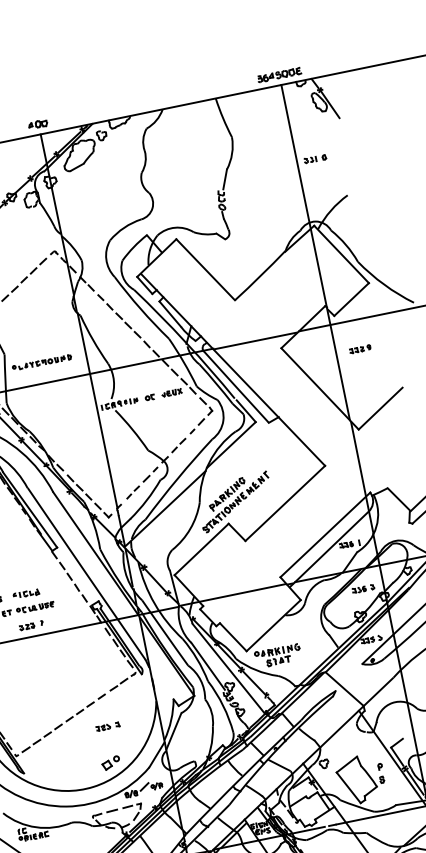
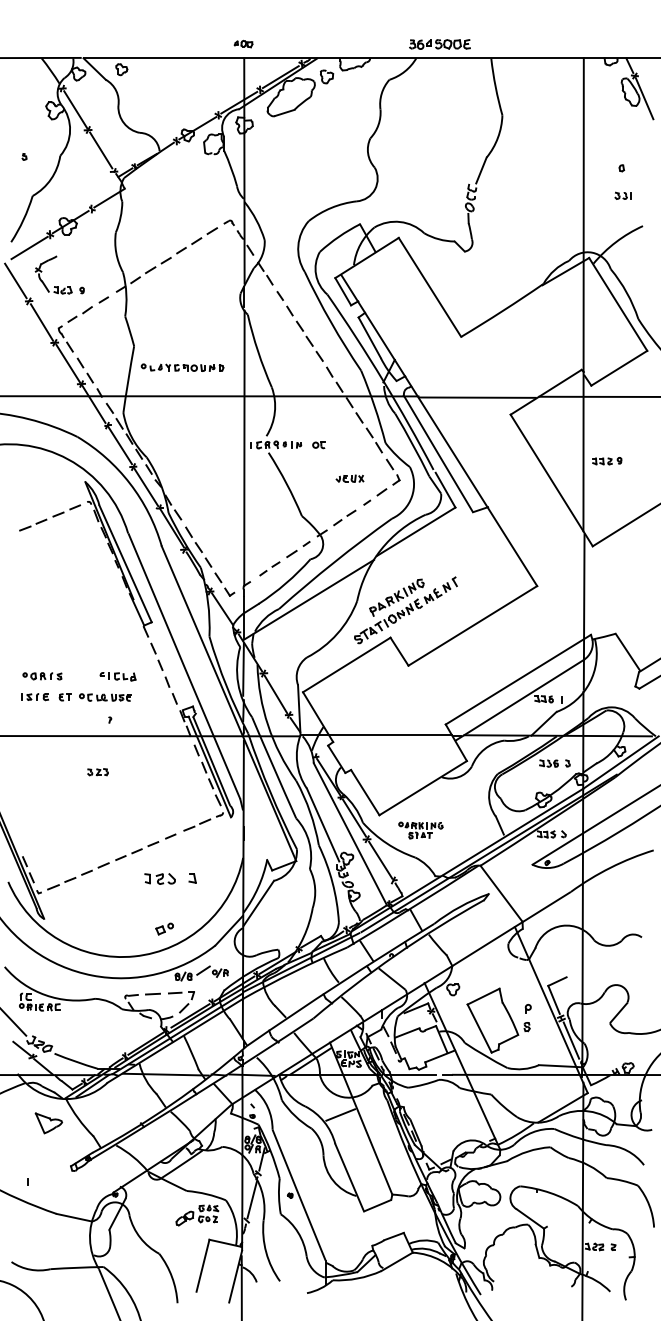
part: (279, 75) -> (439, 44), moved
part: (38, 124) -> (243, 43), size x0.7
part: (309, 159) -> (622, 195), moved
part: (360, 349) -> (607, 461), moved
part: (171, 392) -> (349, 478), moved
part: (25, 594) -> (117, 676), moved
part: (26, 627) -> (97, 772), moved
part: (277, 656) -> (420, 830), size x0.7
part: (107, 727) -> (170, 879), size x1.6
part: (110, 762) -> (164, 928), size x0.7

